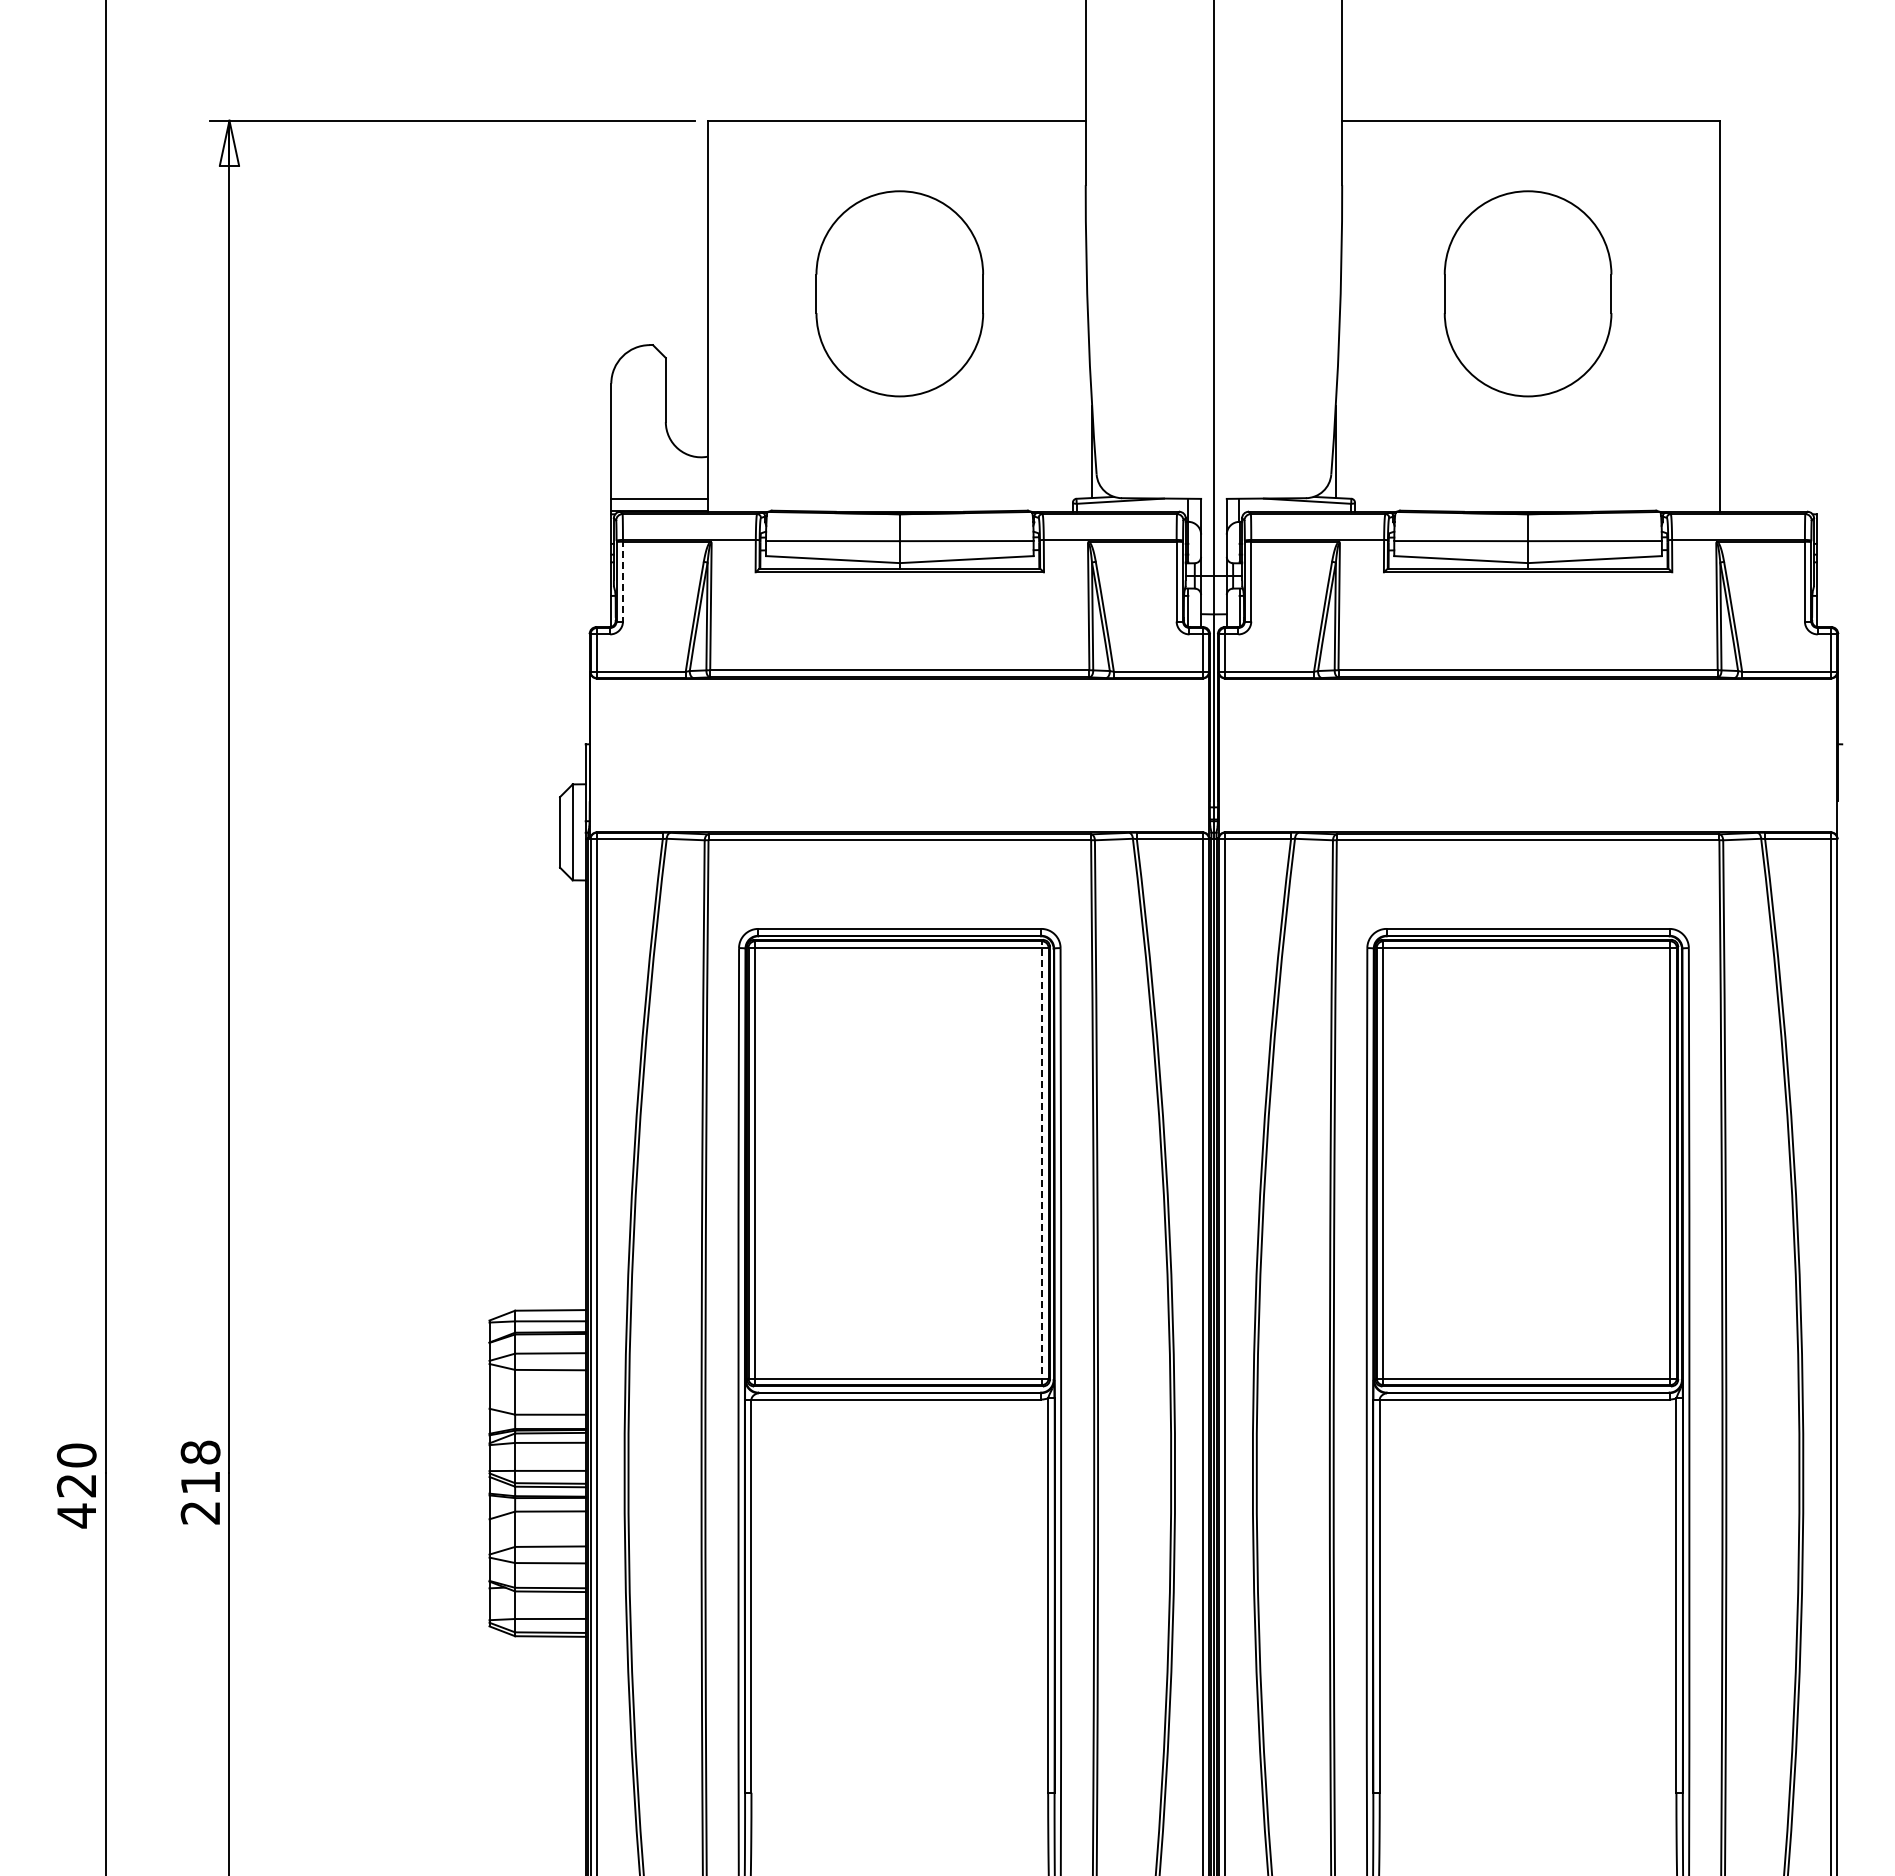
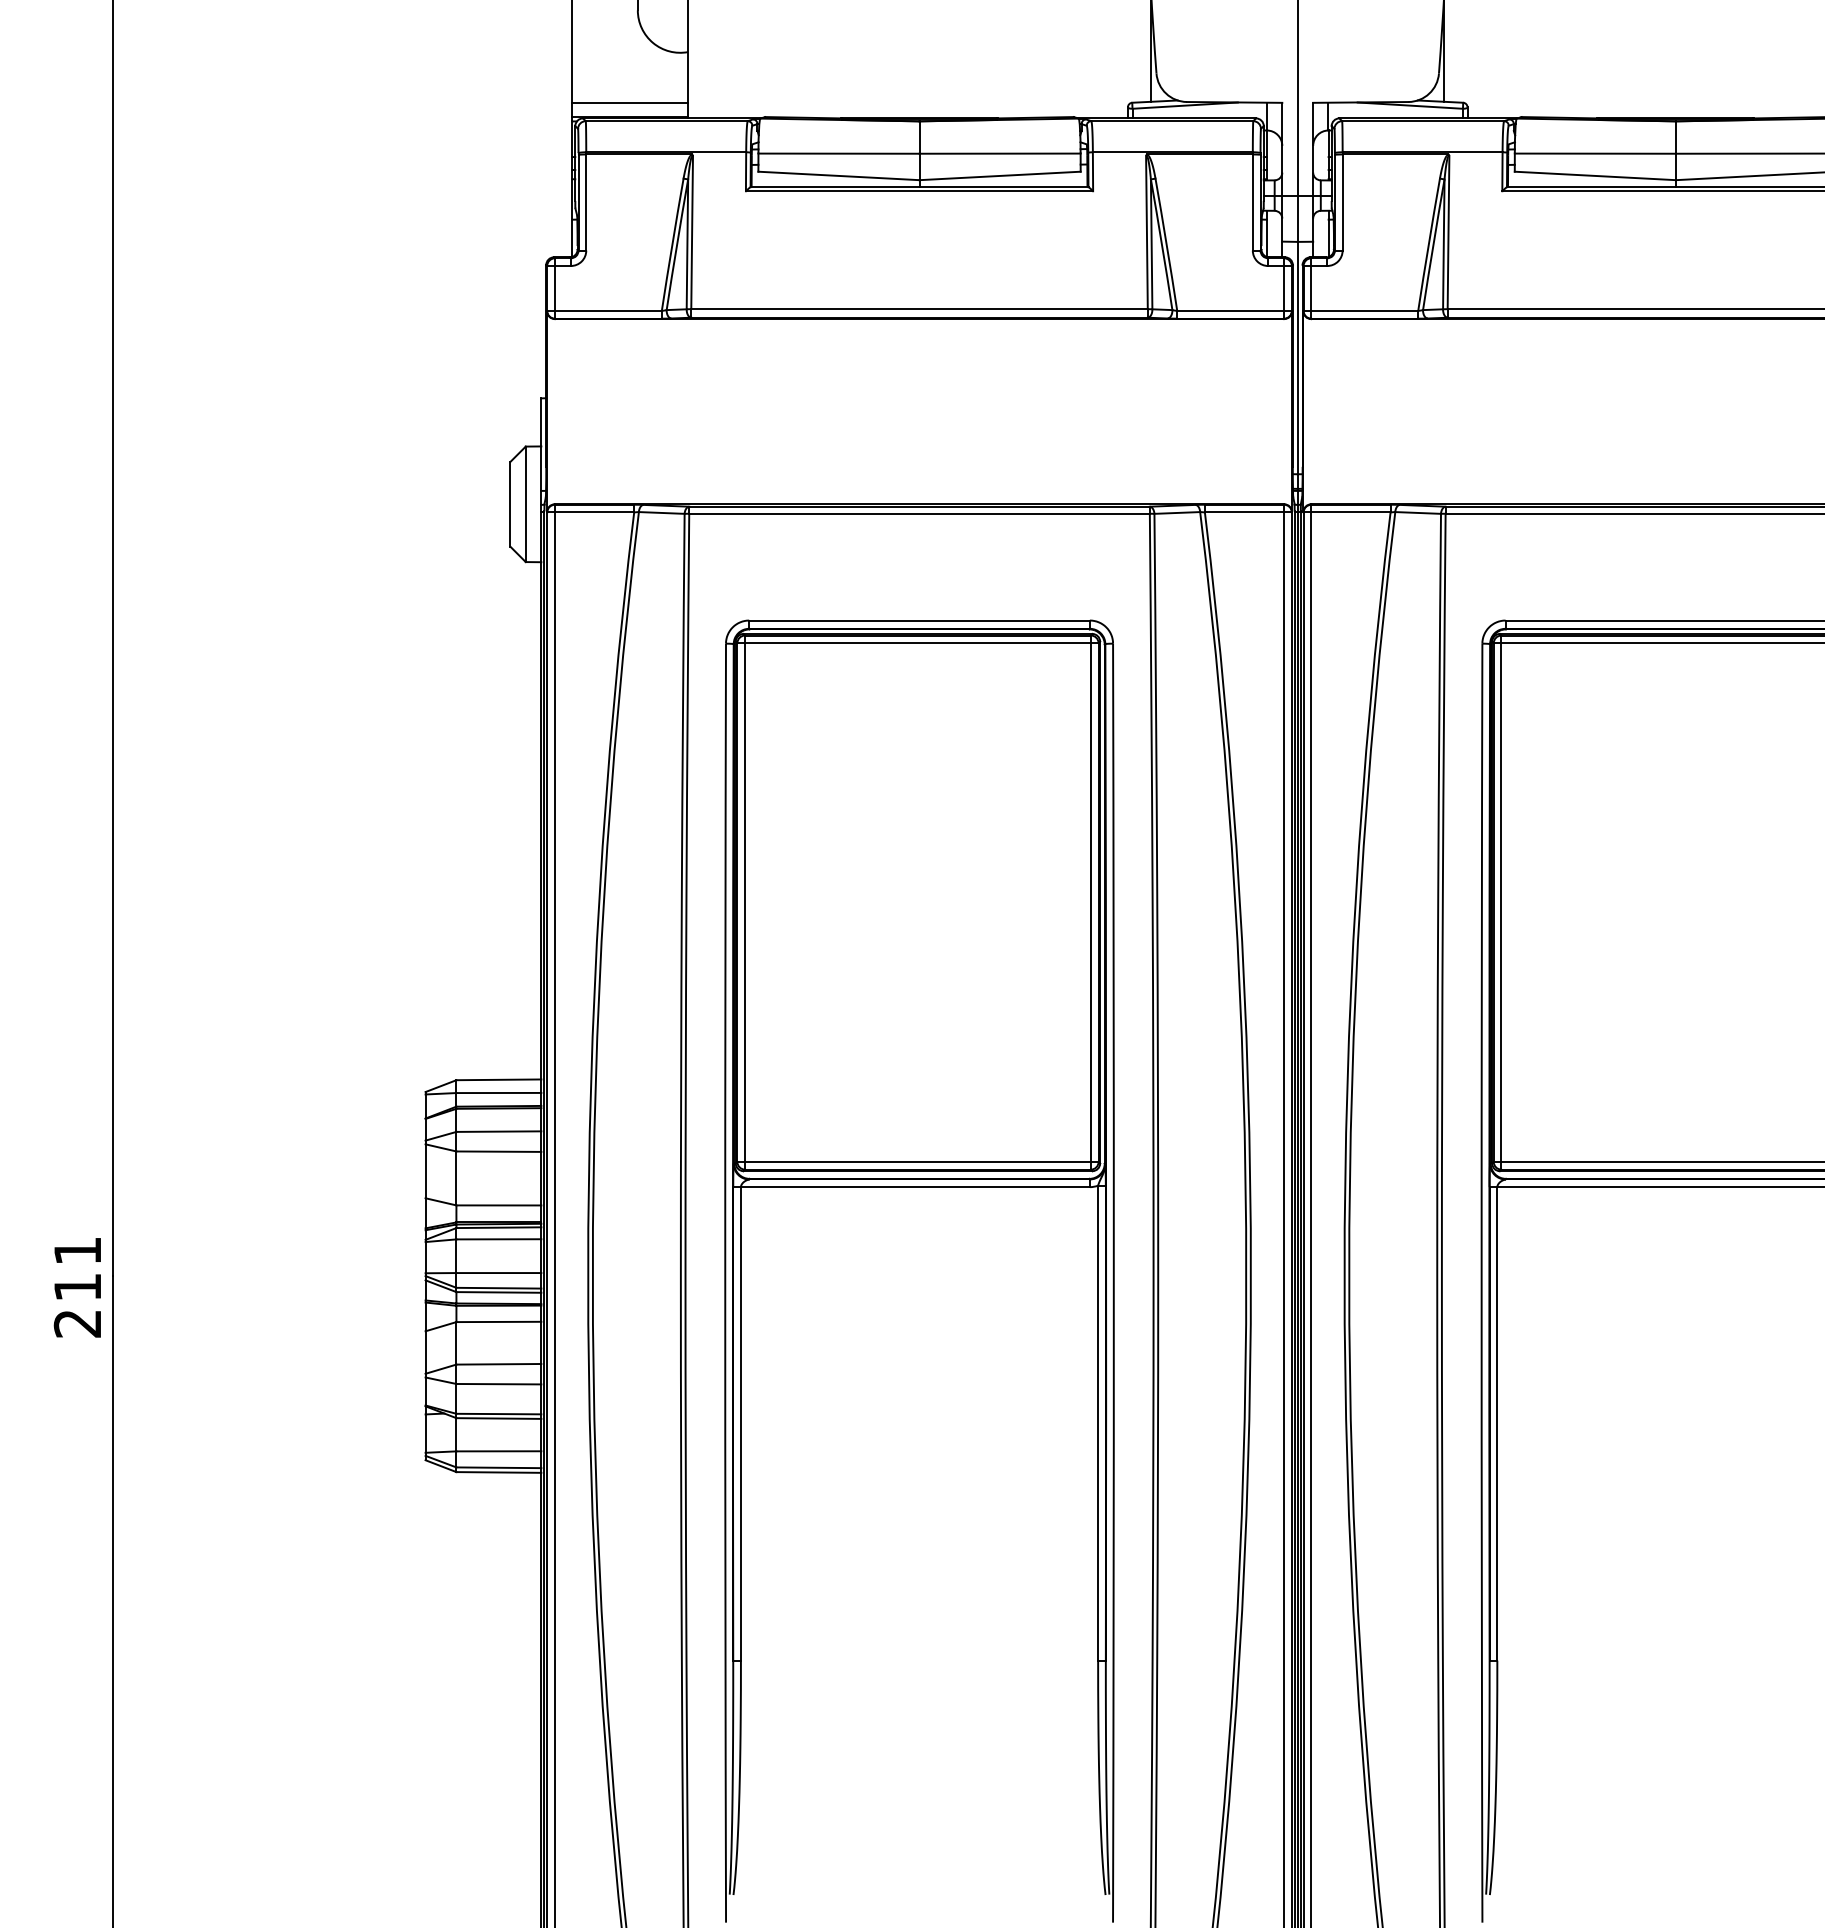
line: (622, 580) -> (585, 201), dashed -> solid
line: (1042, 1163) -> (1091, 902), dashed -> solid
text: (200, 1452) -> (77, 1250), 218 -> 211

